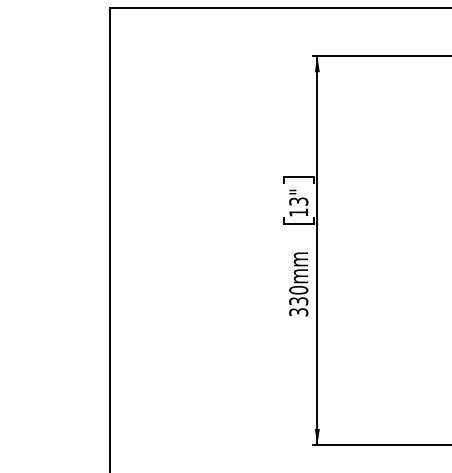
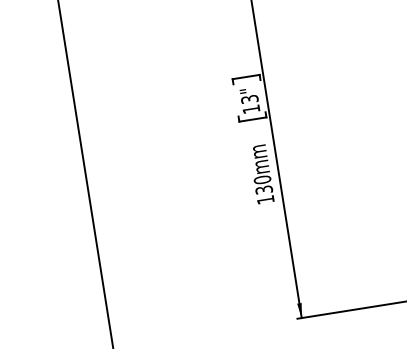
text: (298, 312) -> (265, 200), 330mm -> 130mm

